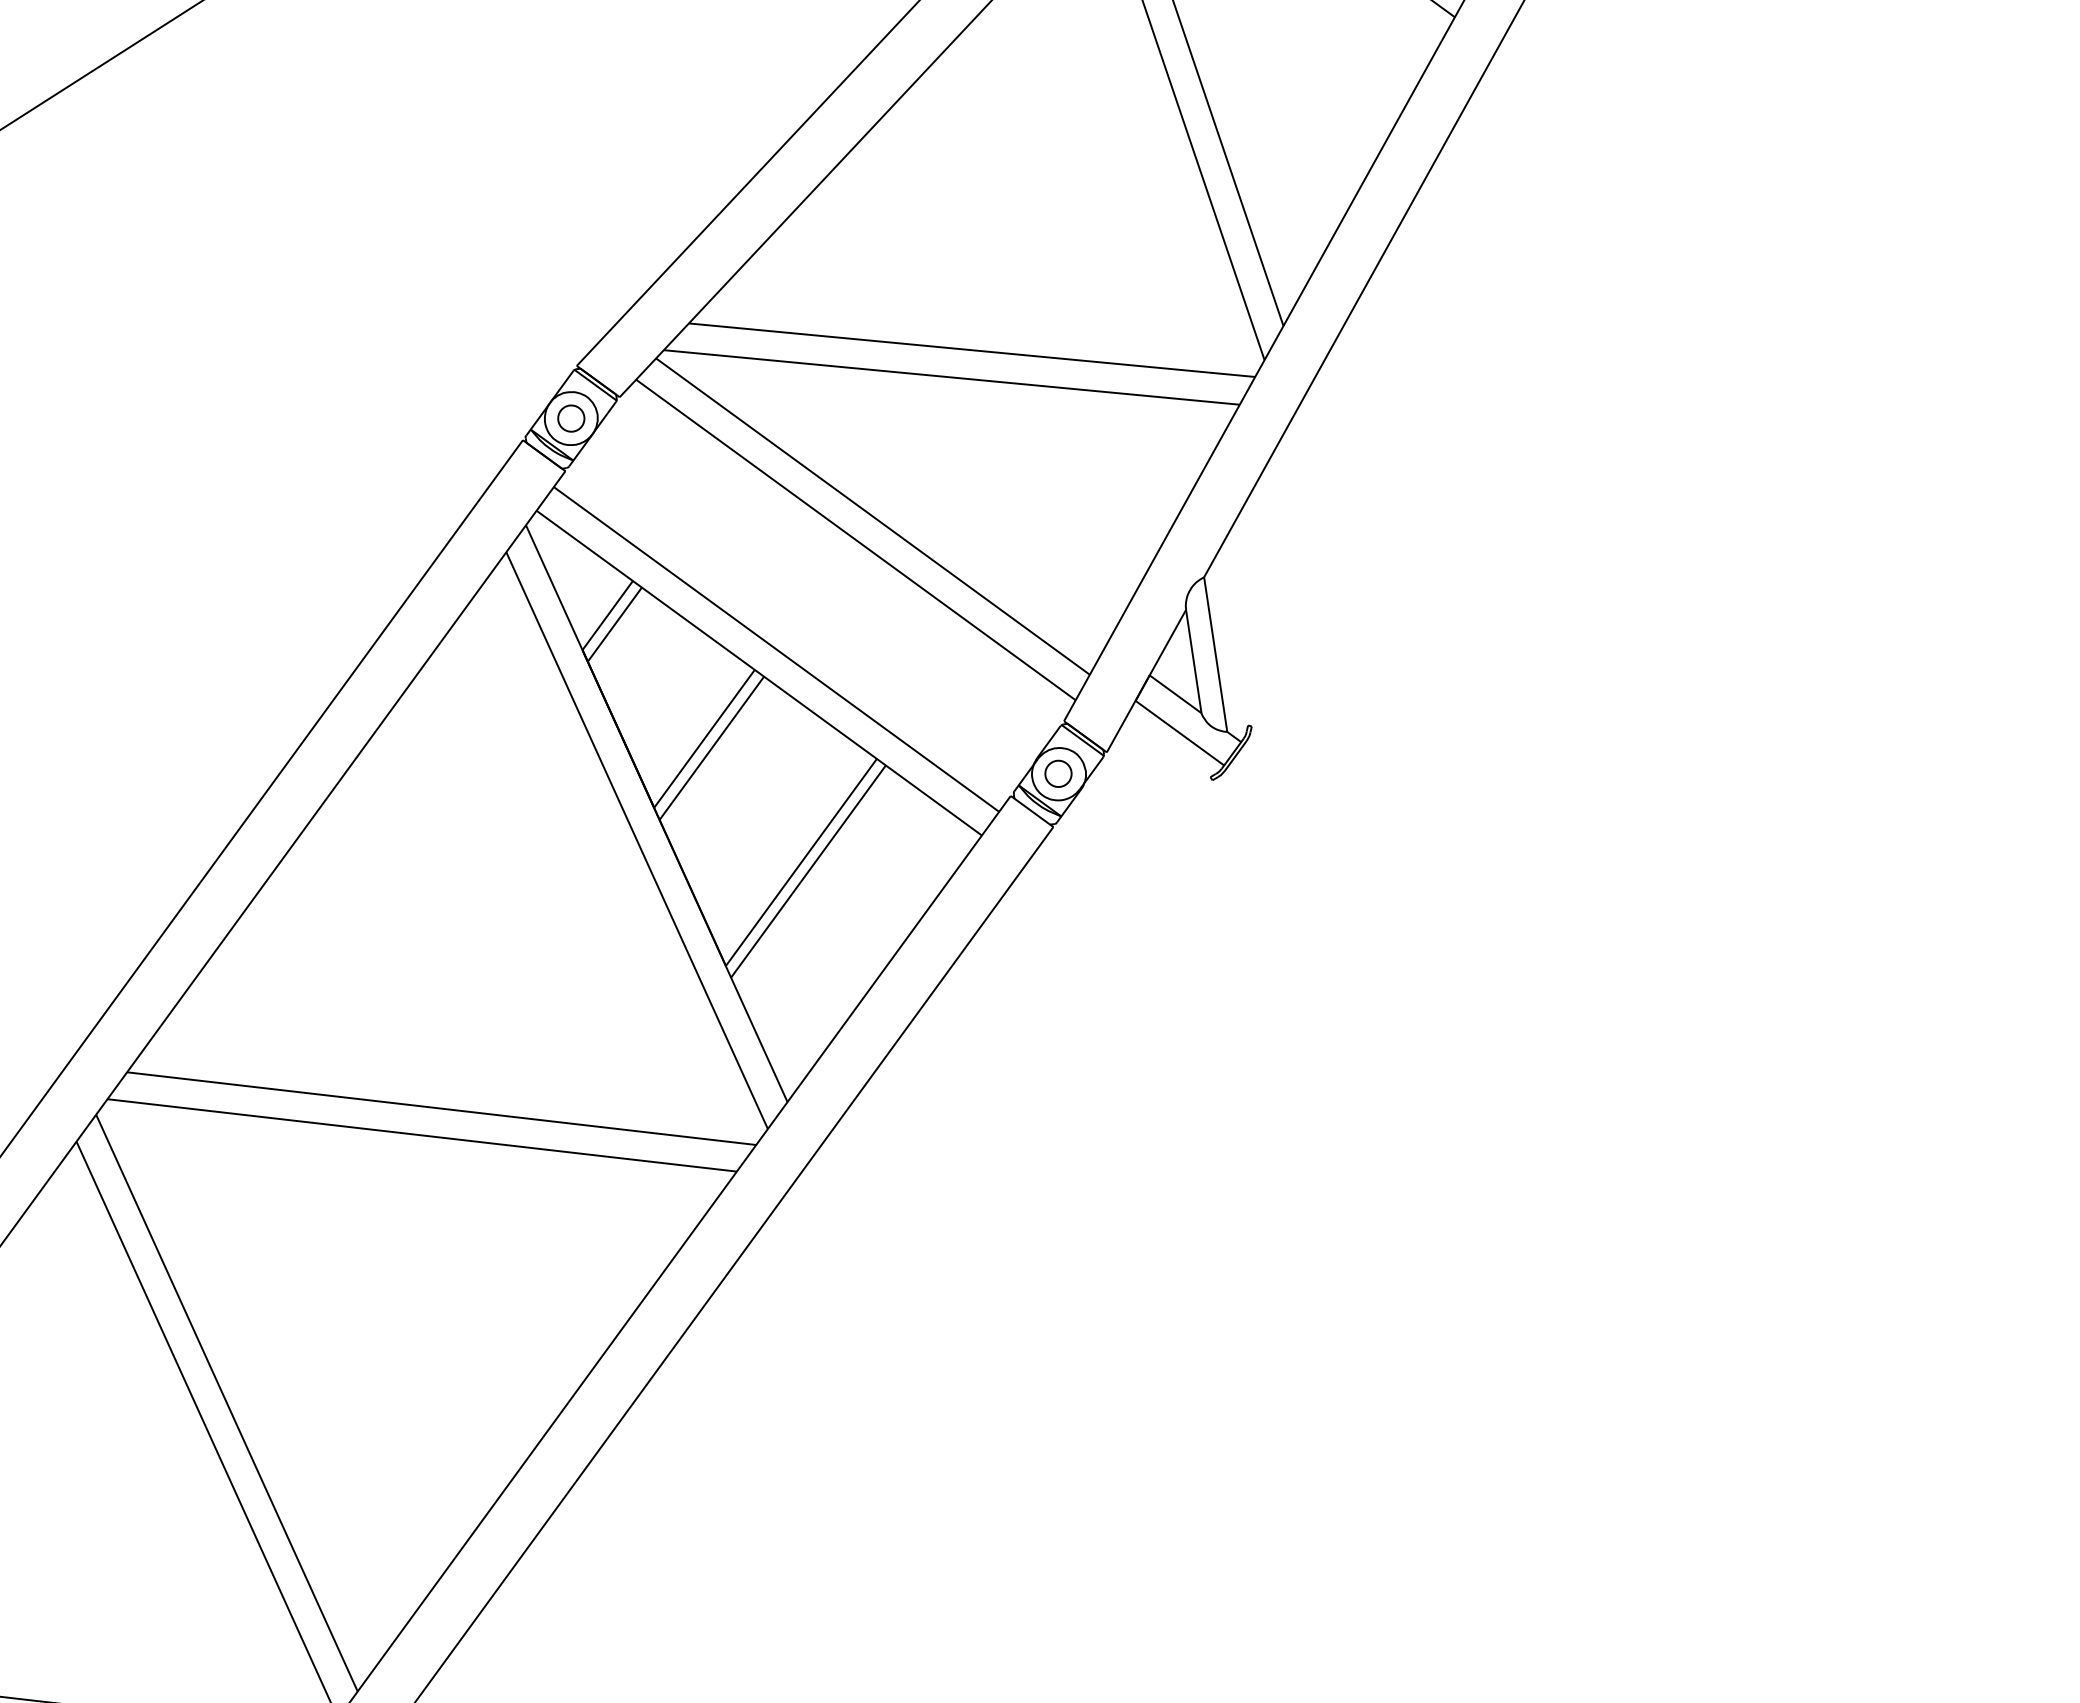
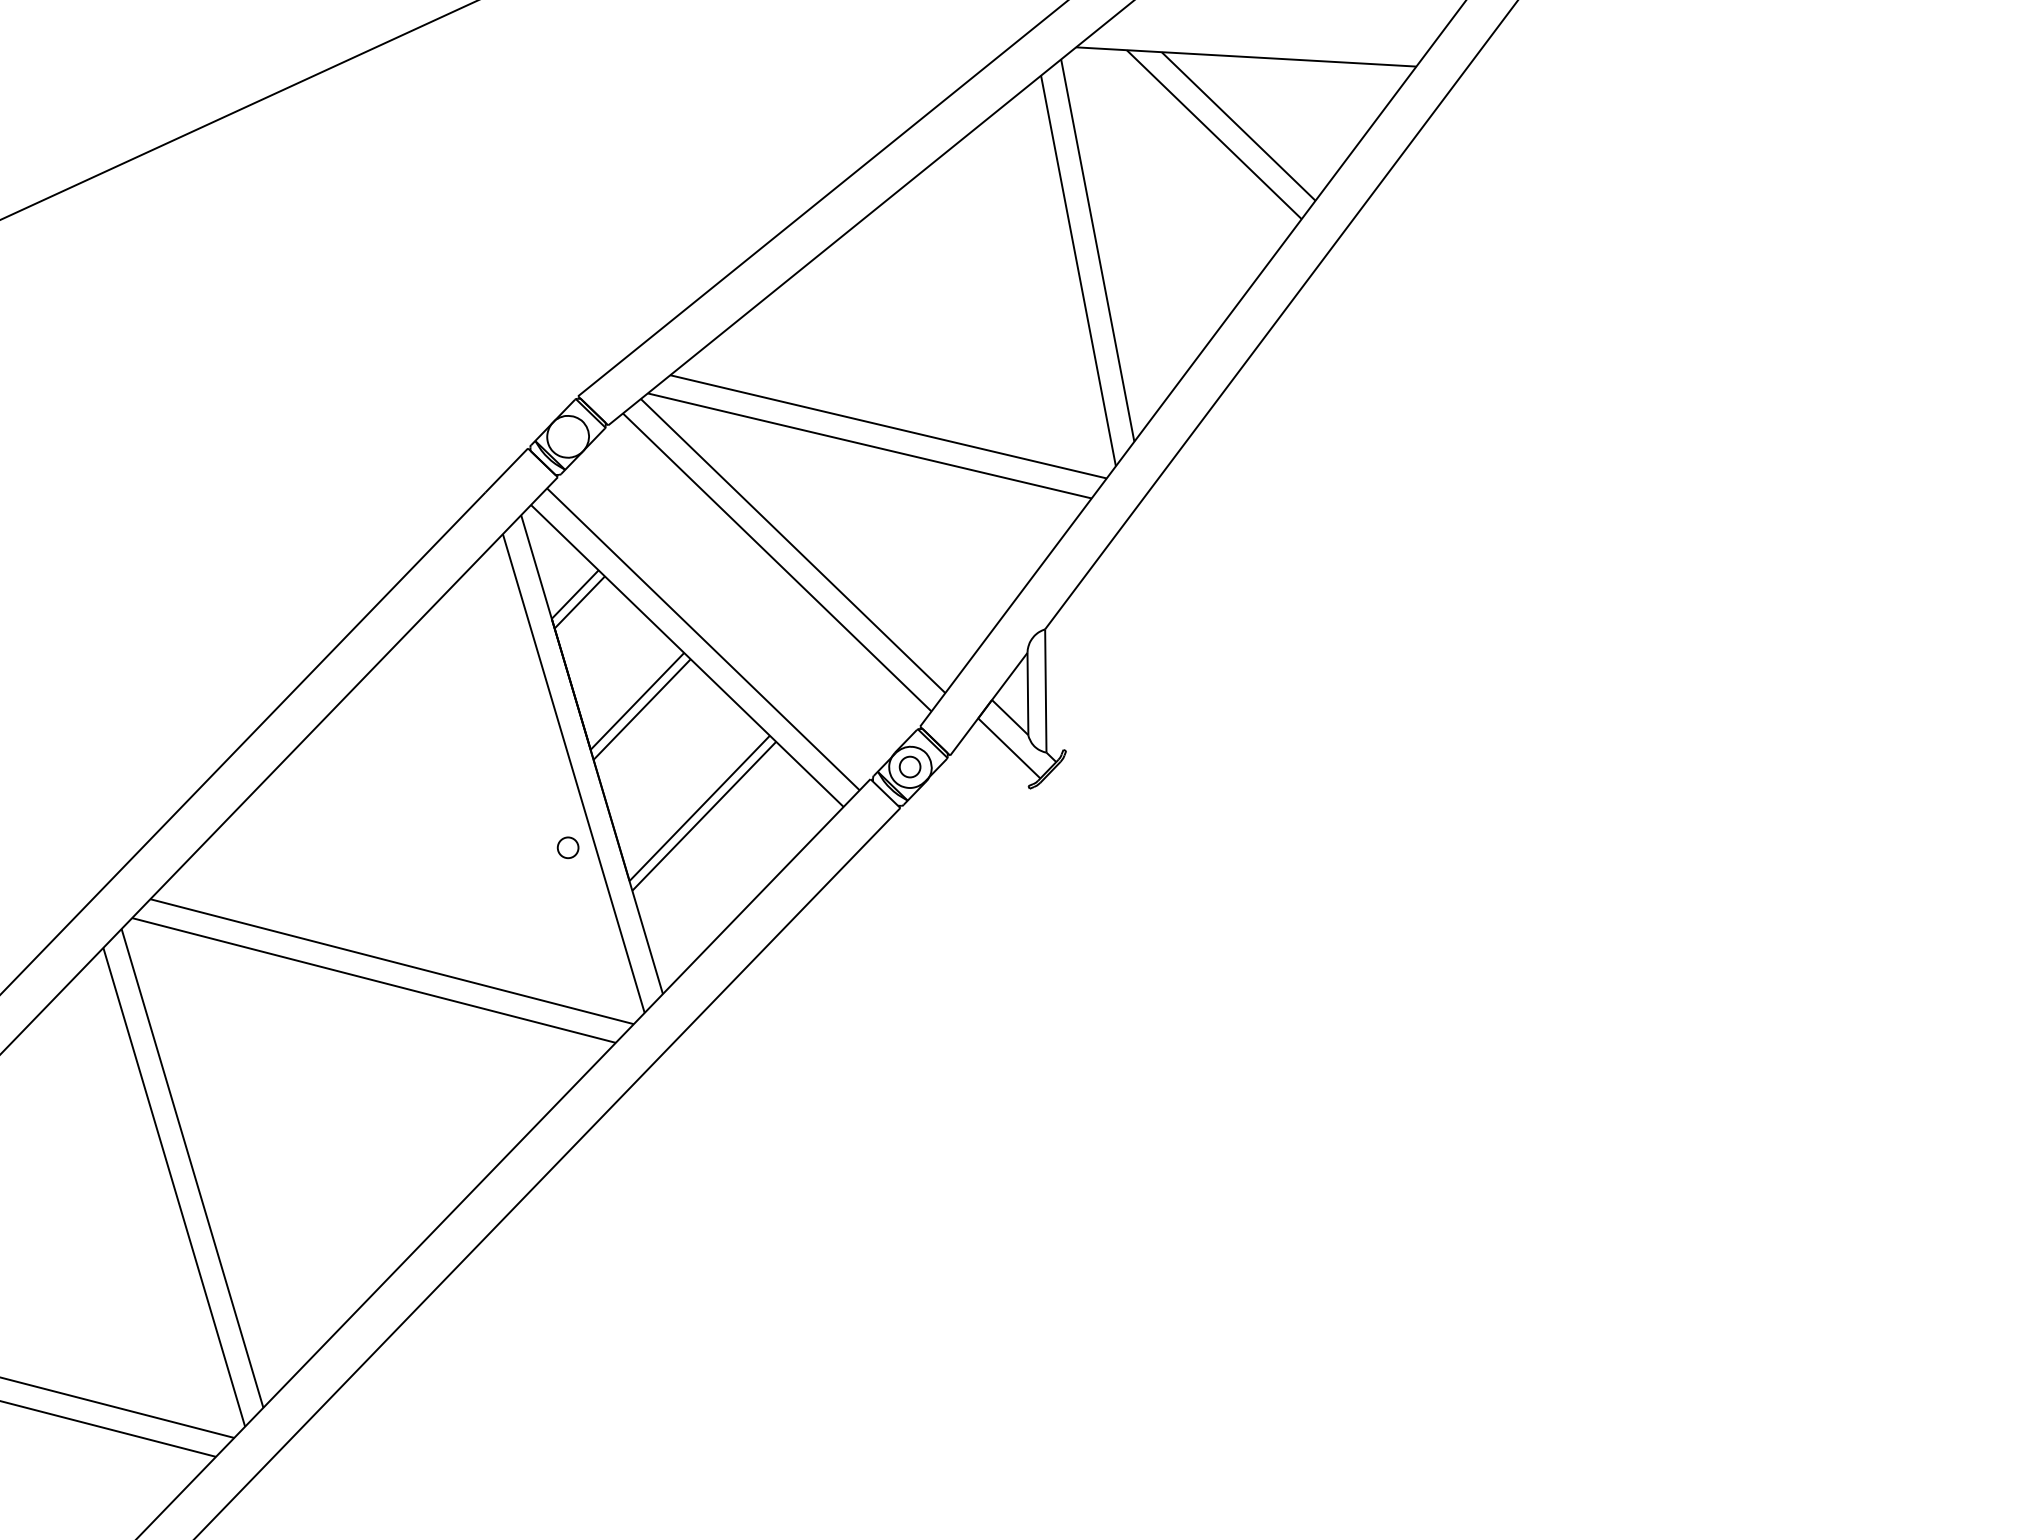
circle: (570, 418) -> (567, 847), moved

